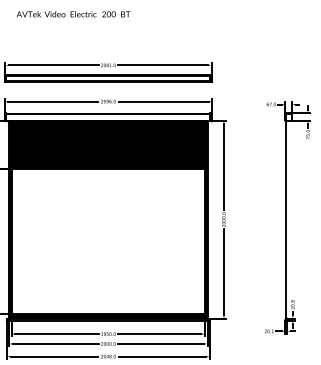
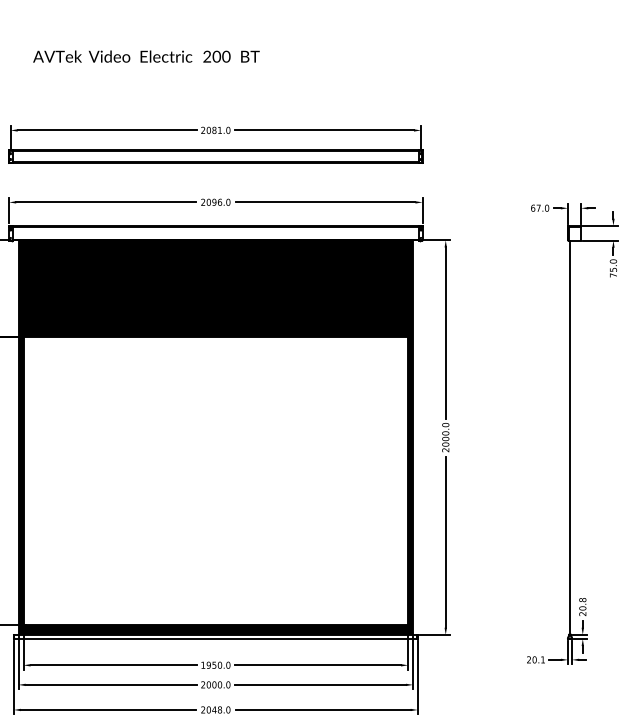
text: (73, 14) -> (146, 56), moved

